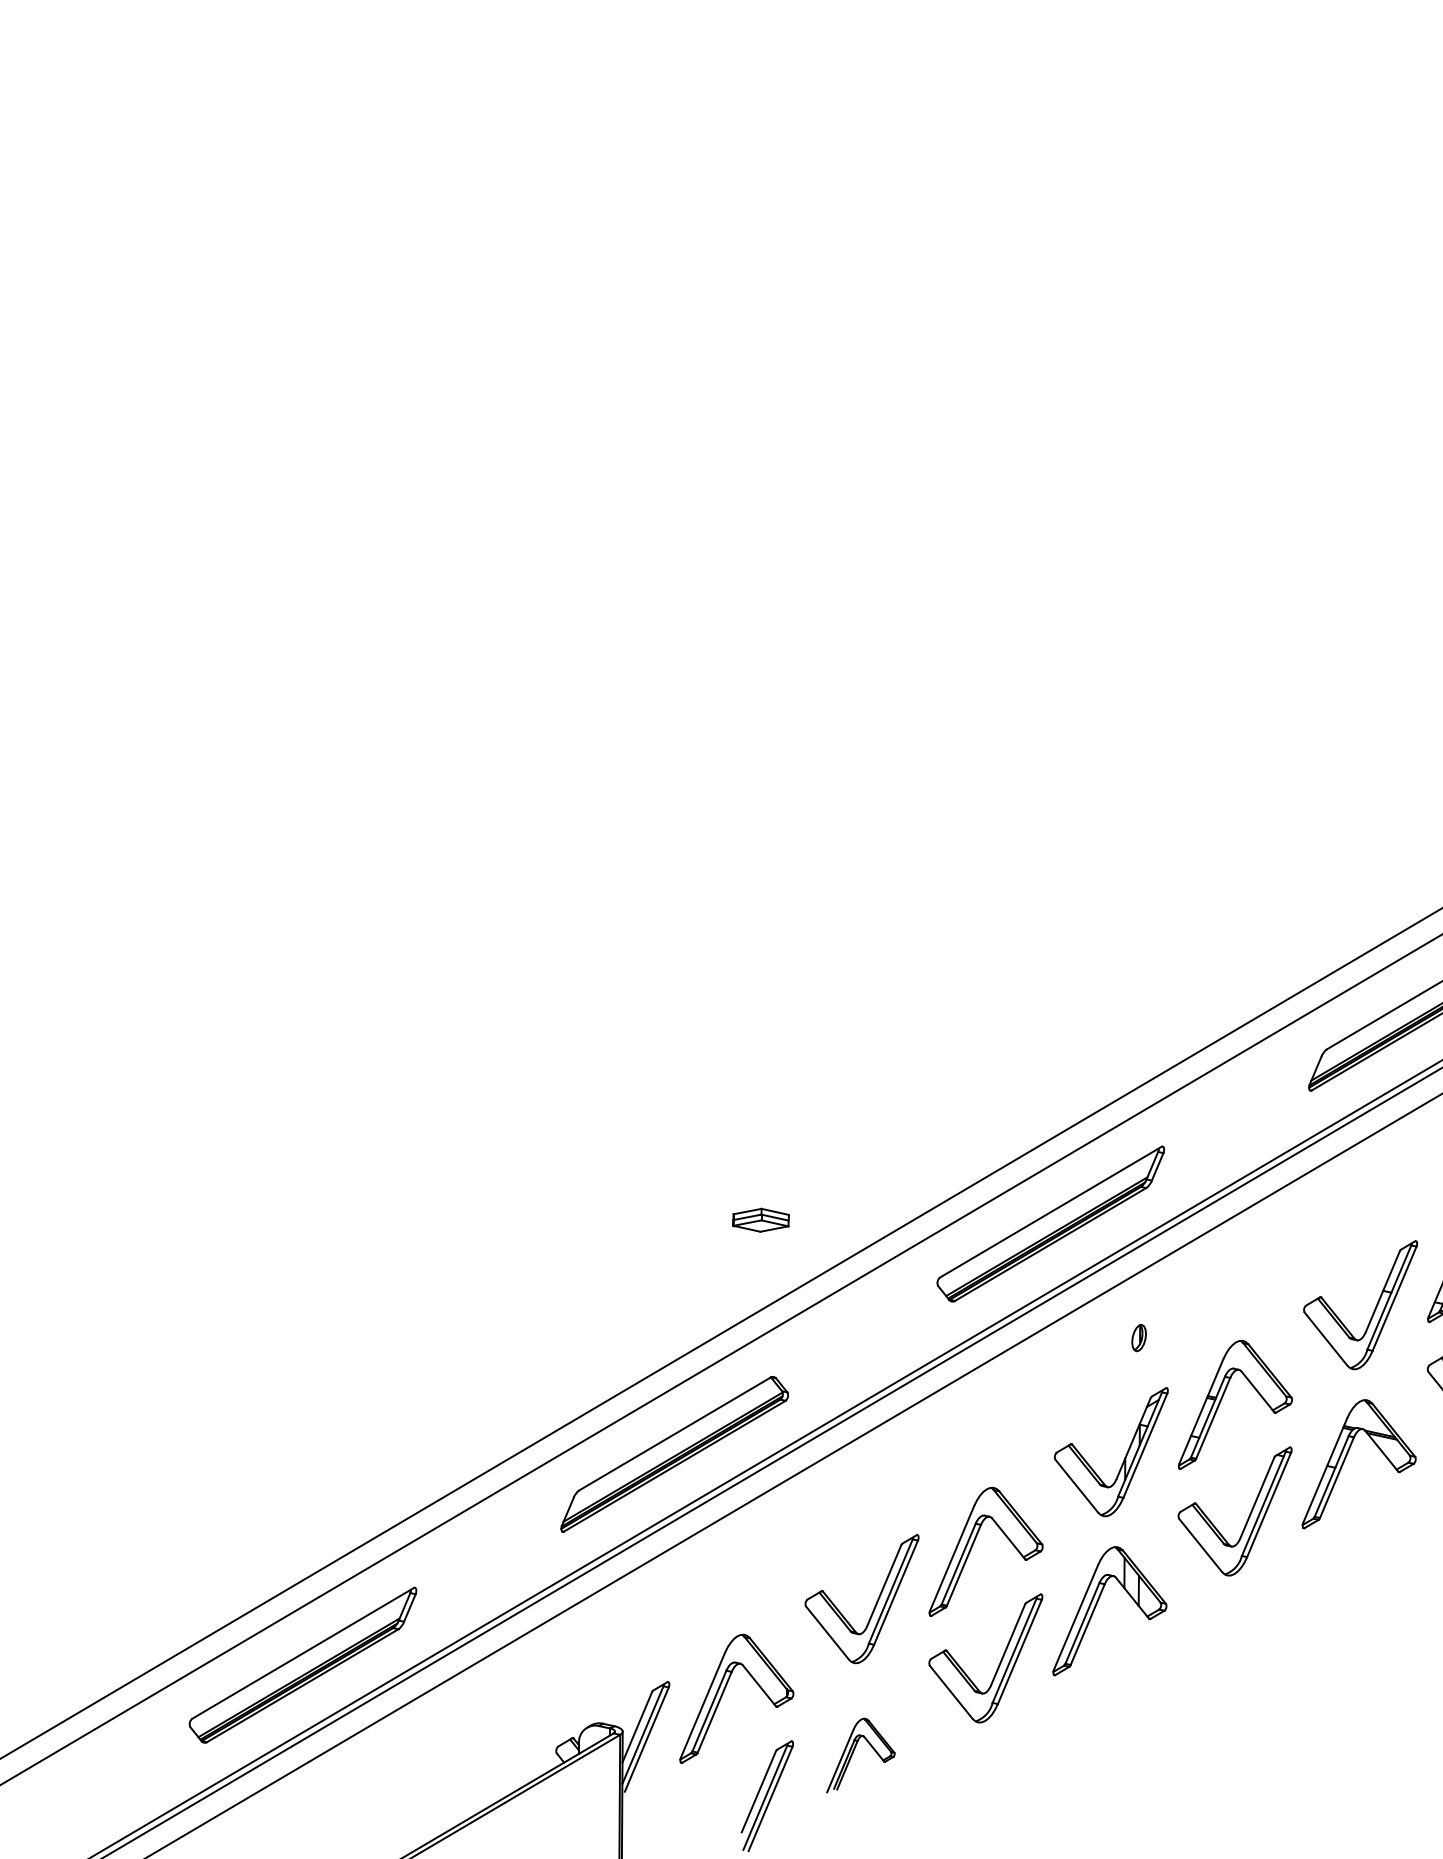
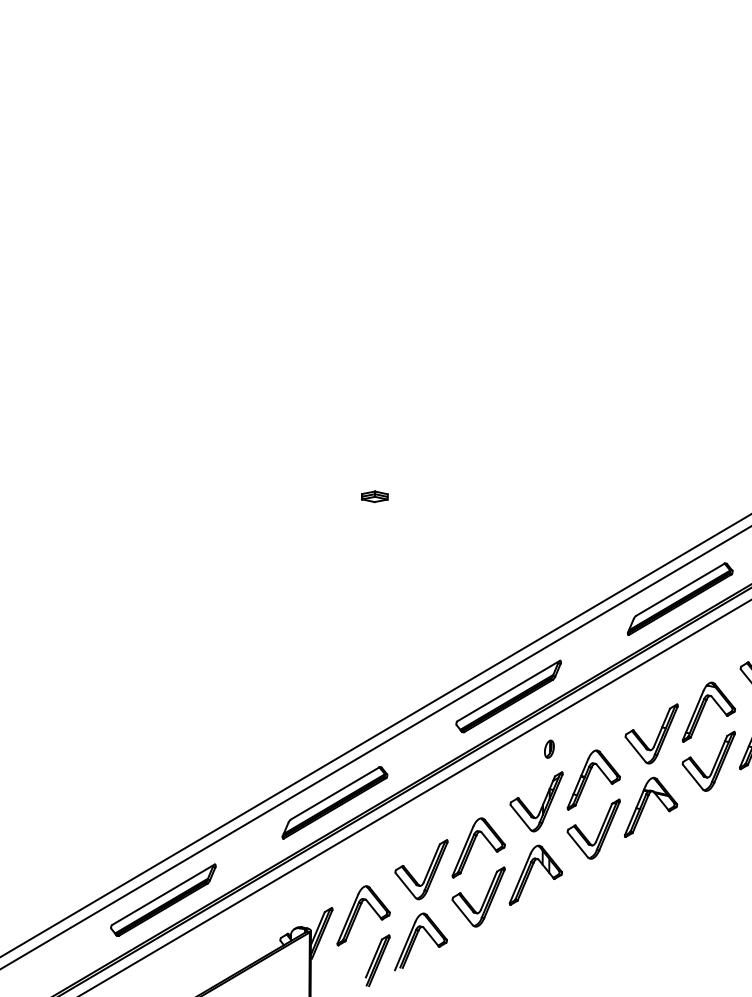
part: (760, 1219) -> (374, 496), moved
part: (1139, 1336) -> (549, 748), size x1.43
part: (859, 1754) -> (420, 941), size x1.67

